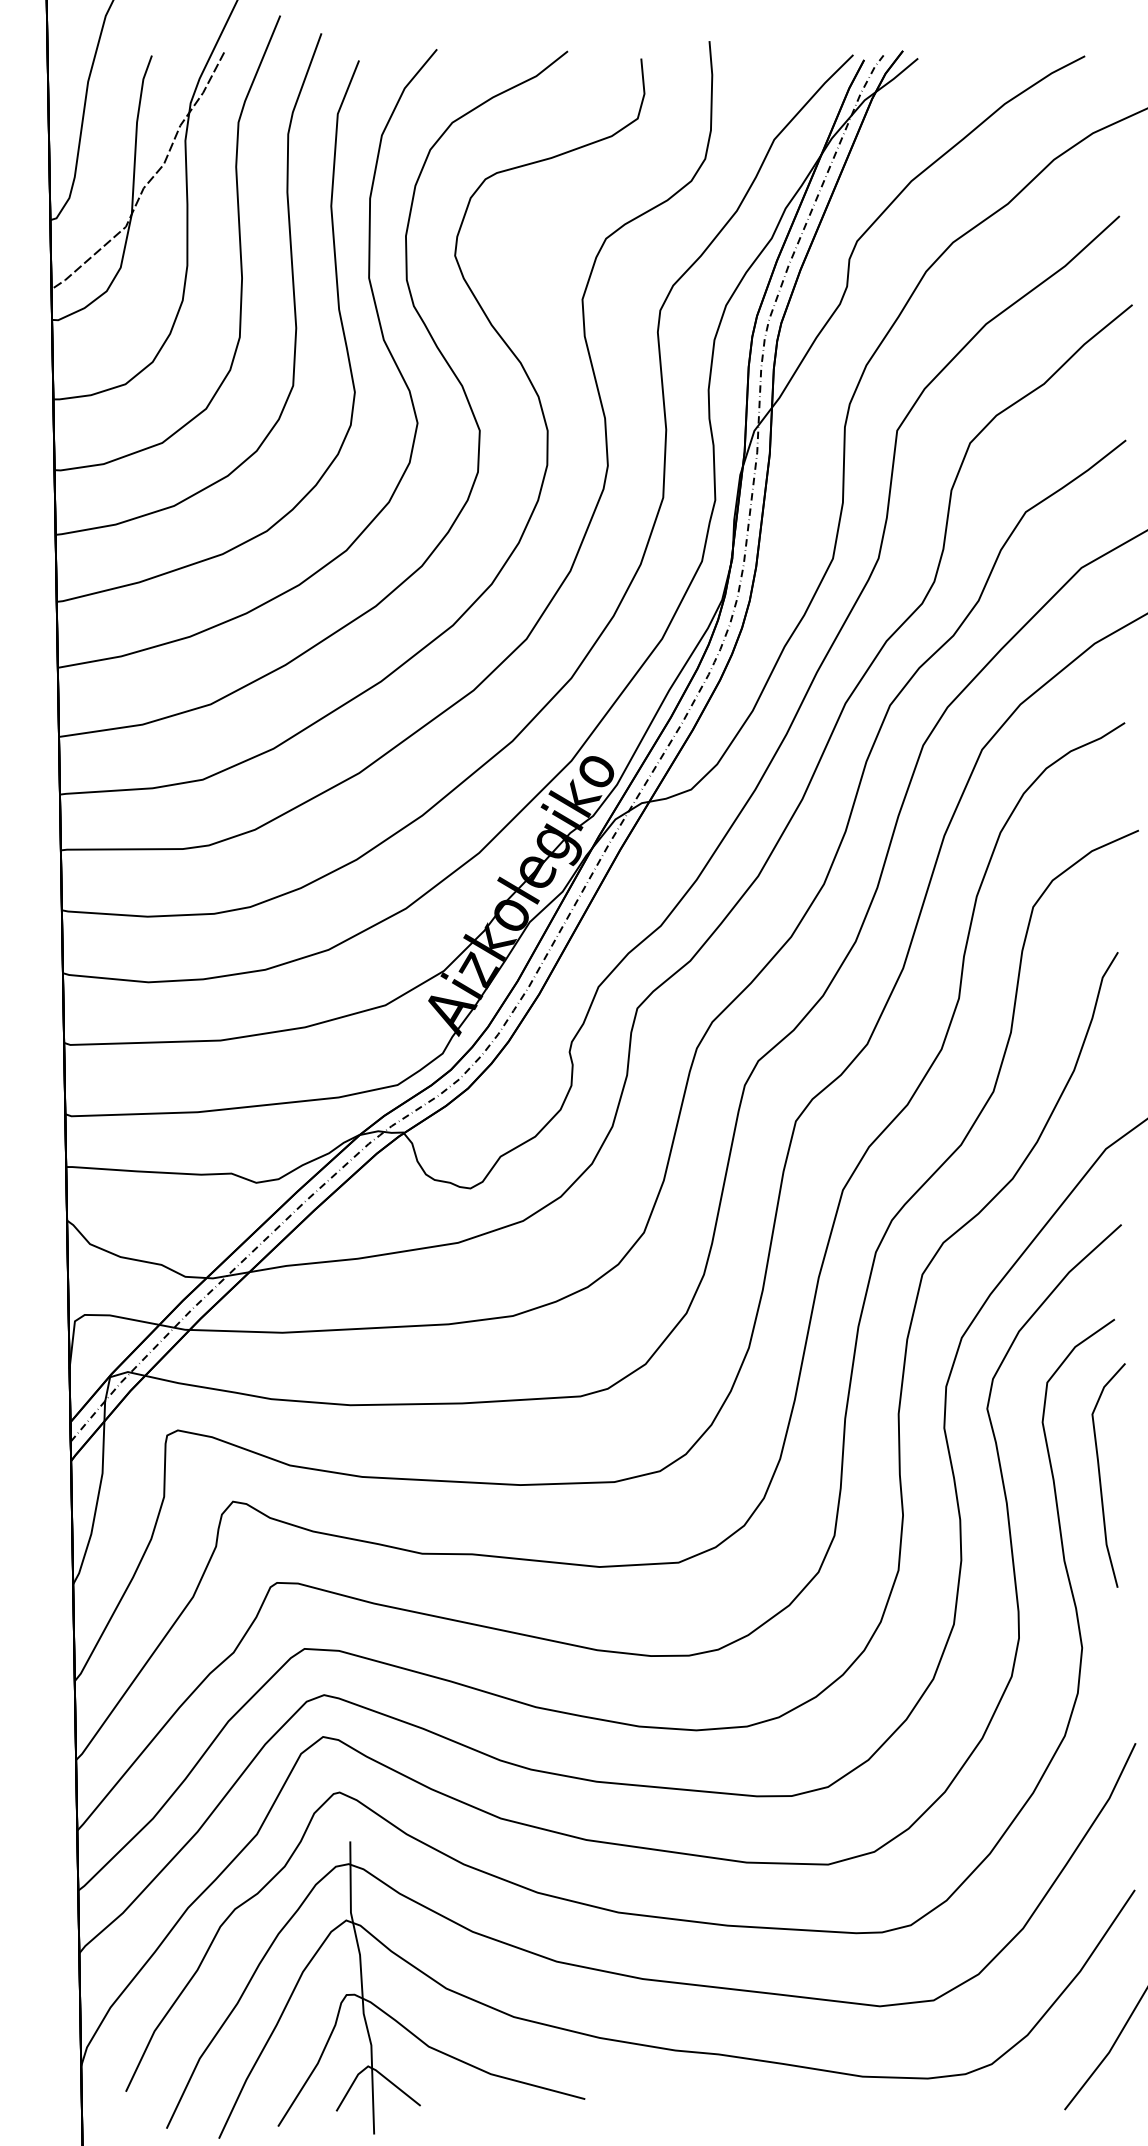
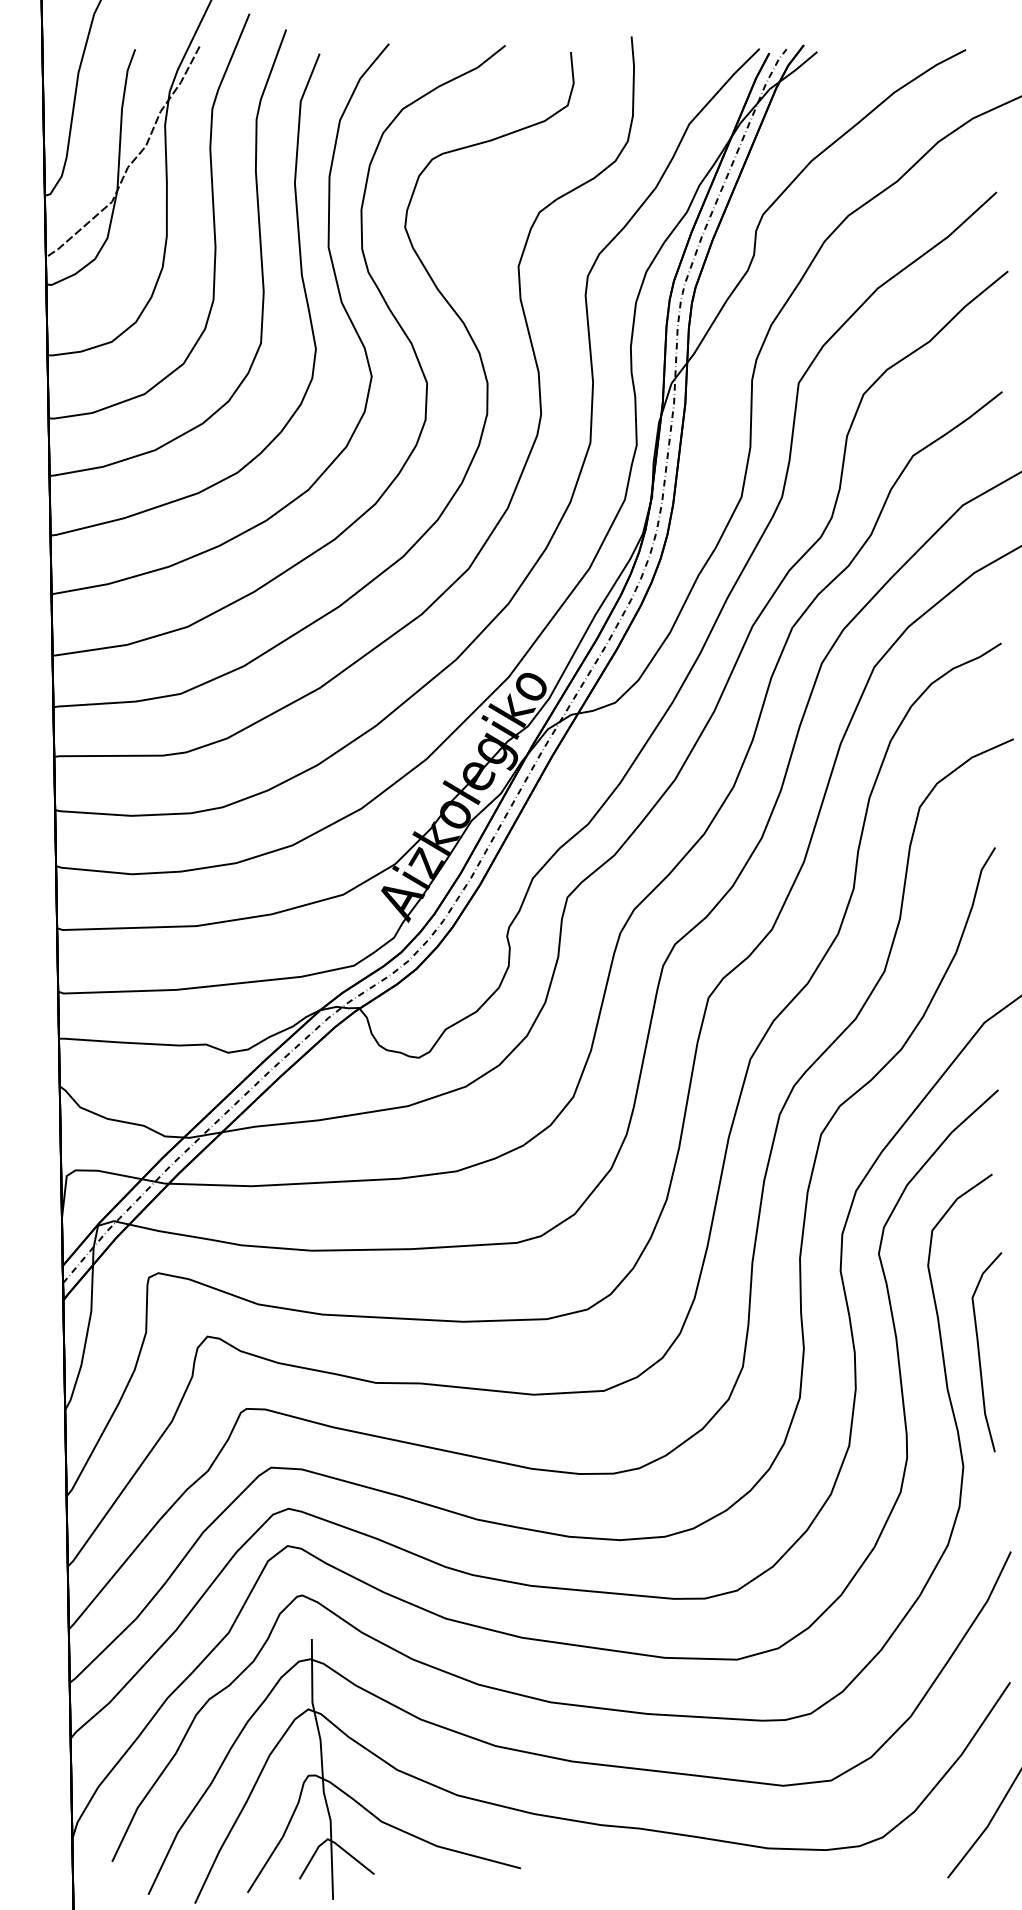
curve: (1100, 1475) -> (979, 1352), moved

